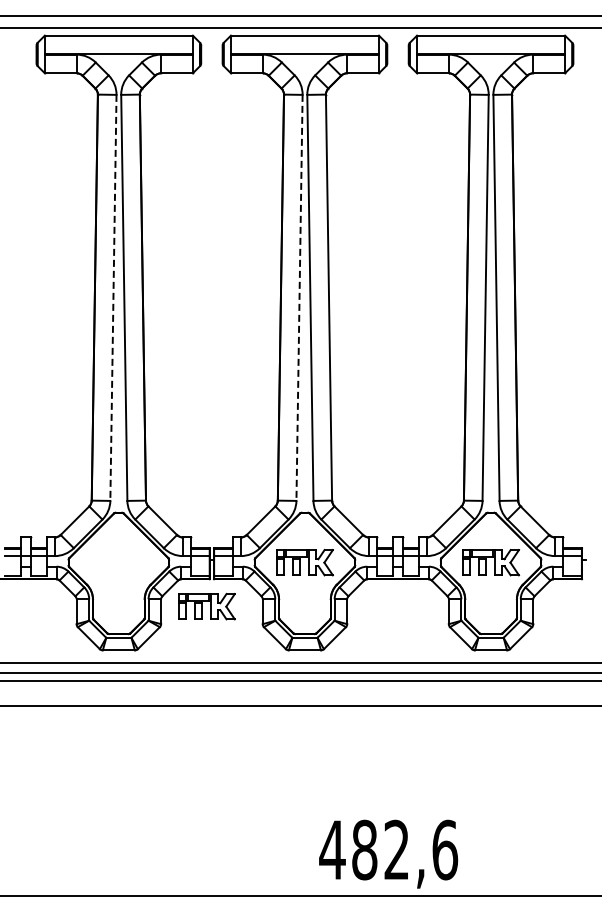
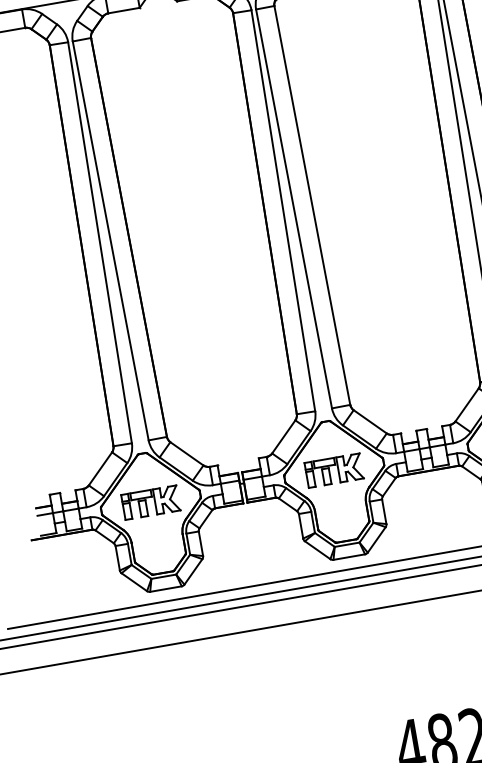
line: (113, 298) -> (100, 243), dashed -> solid
line: (299, 298) -> (283, 211), dashed -> solid
part: (206, 606) -> (150, 502), moved

